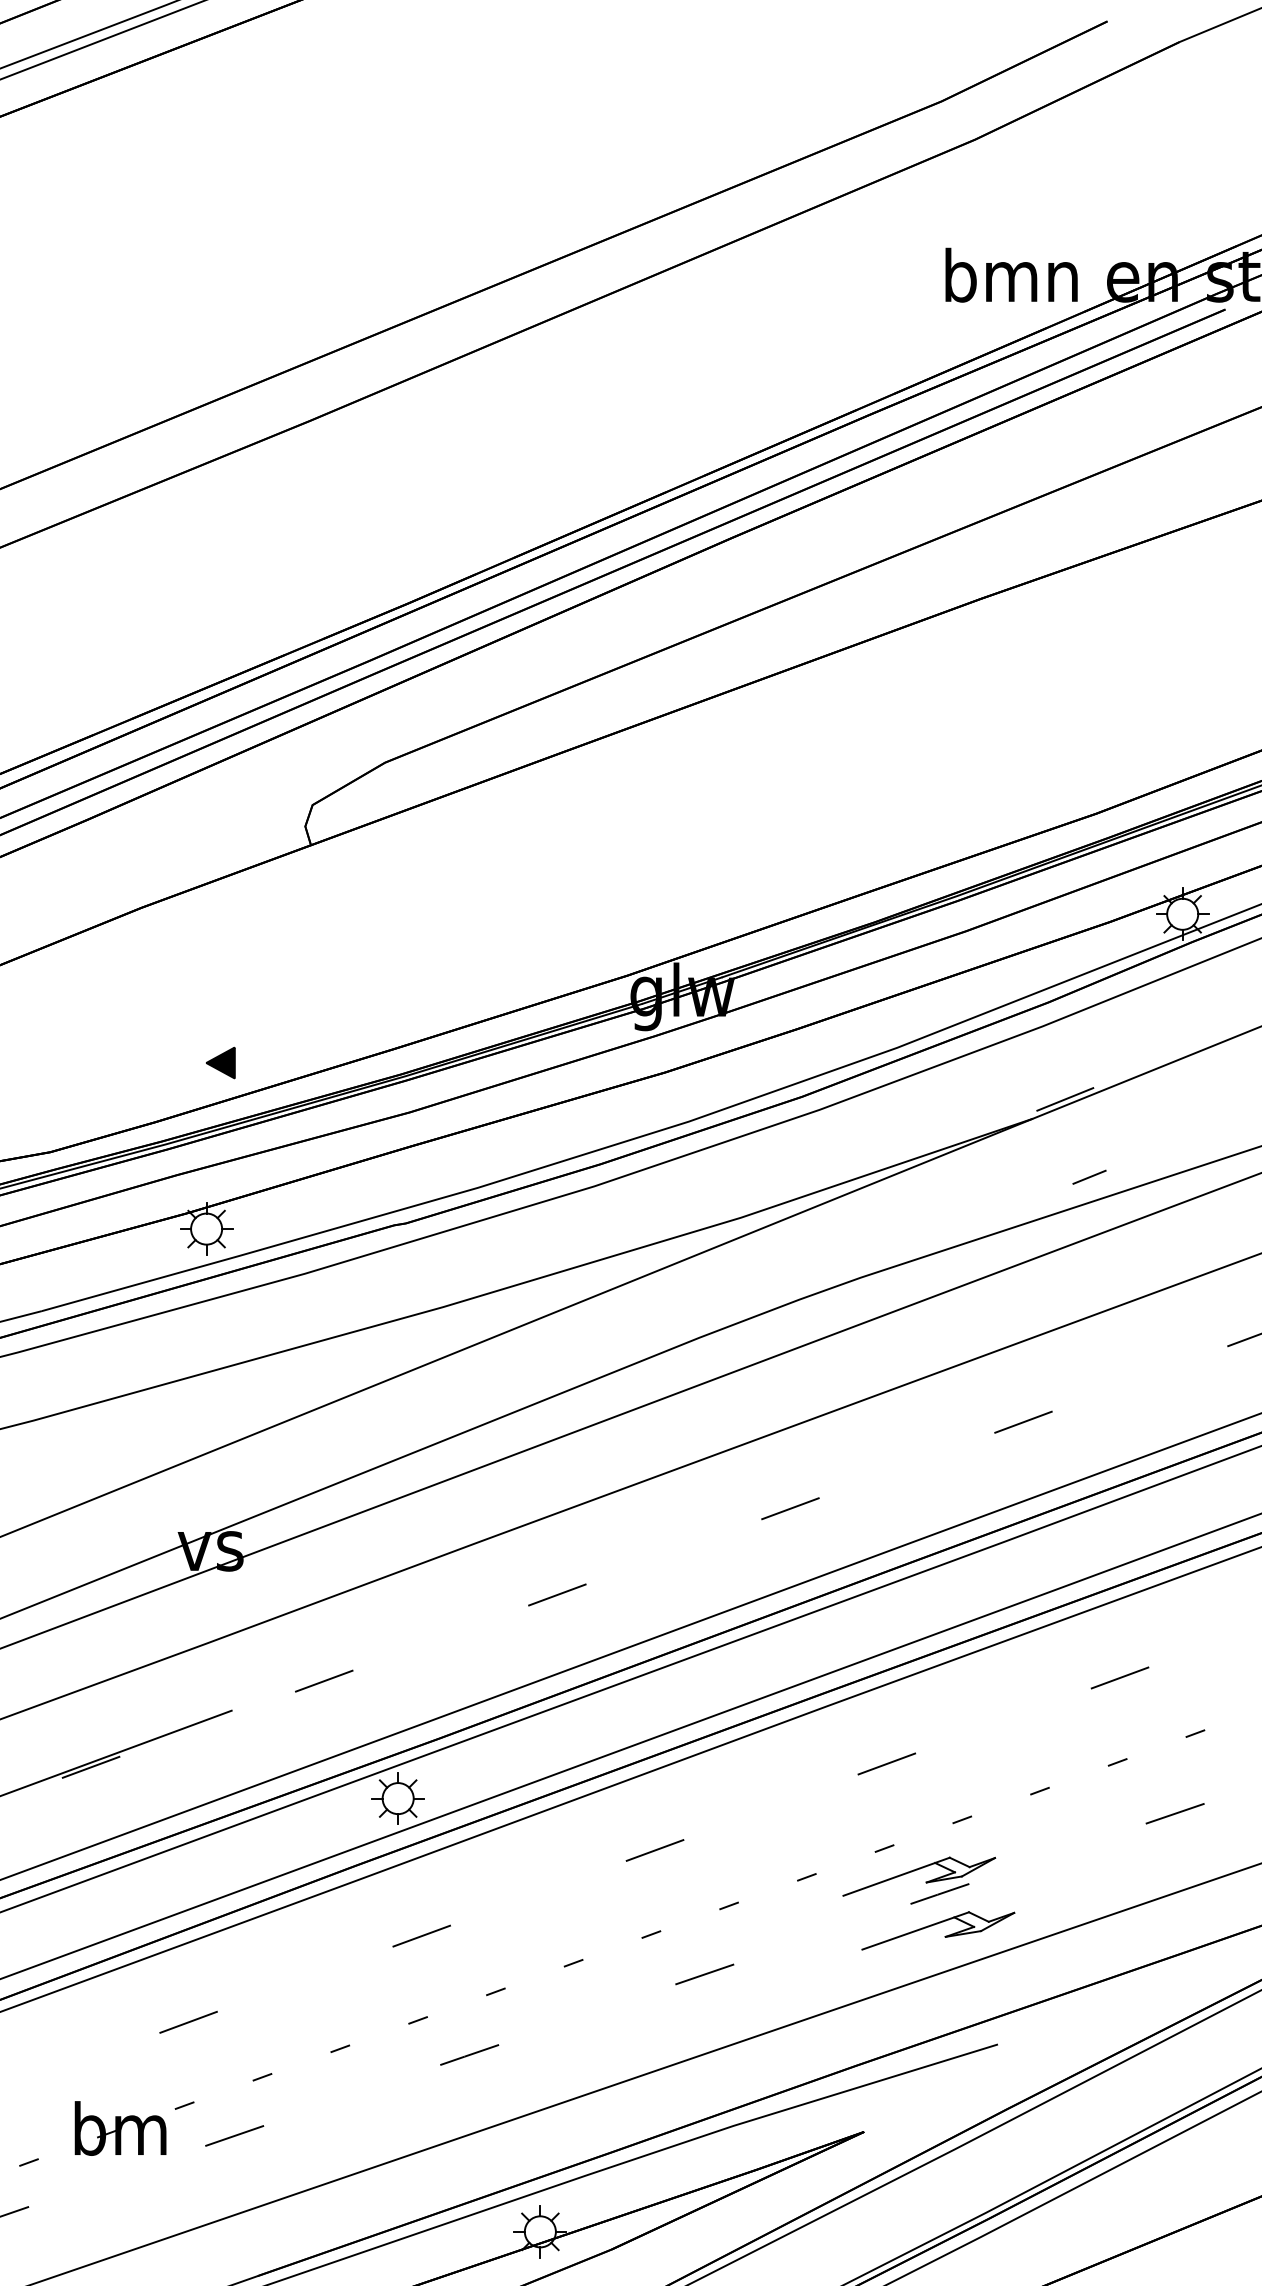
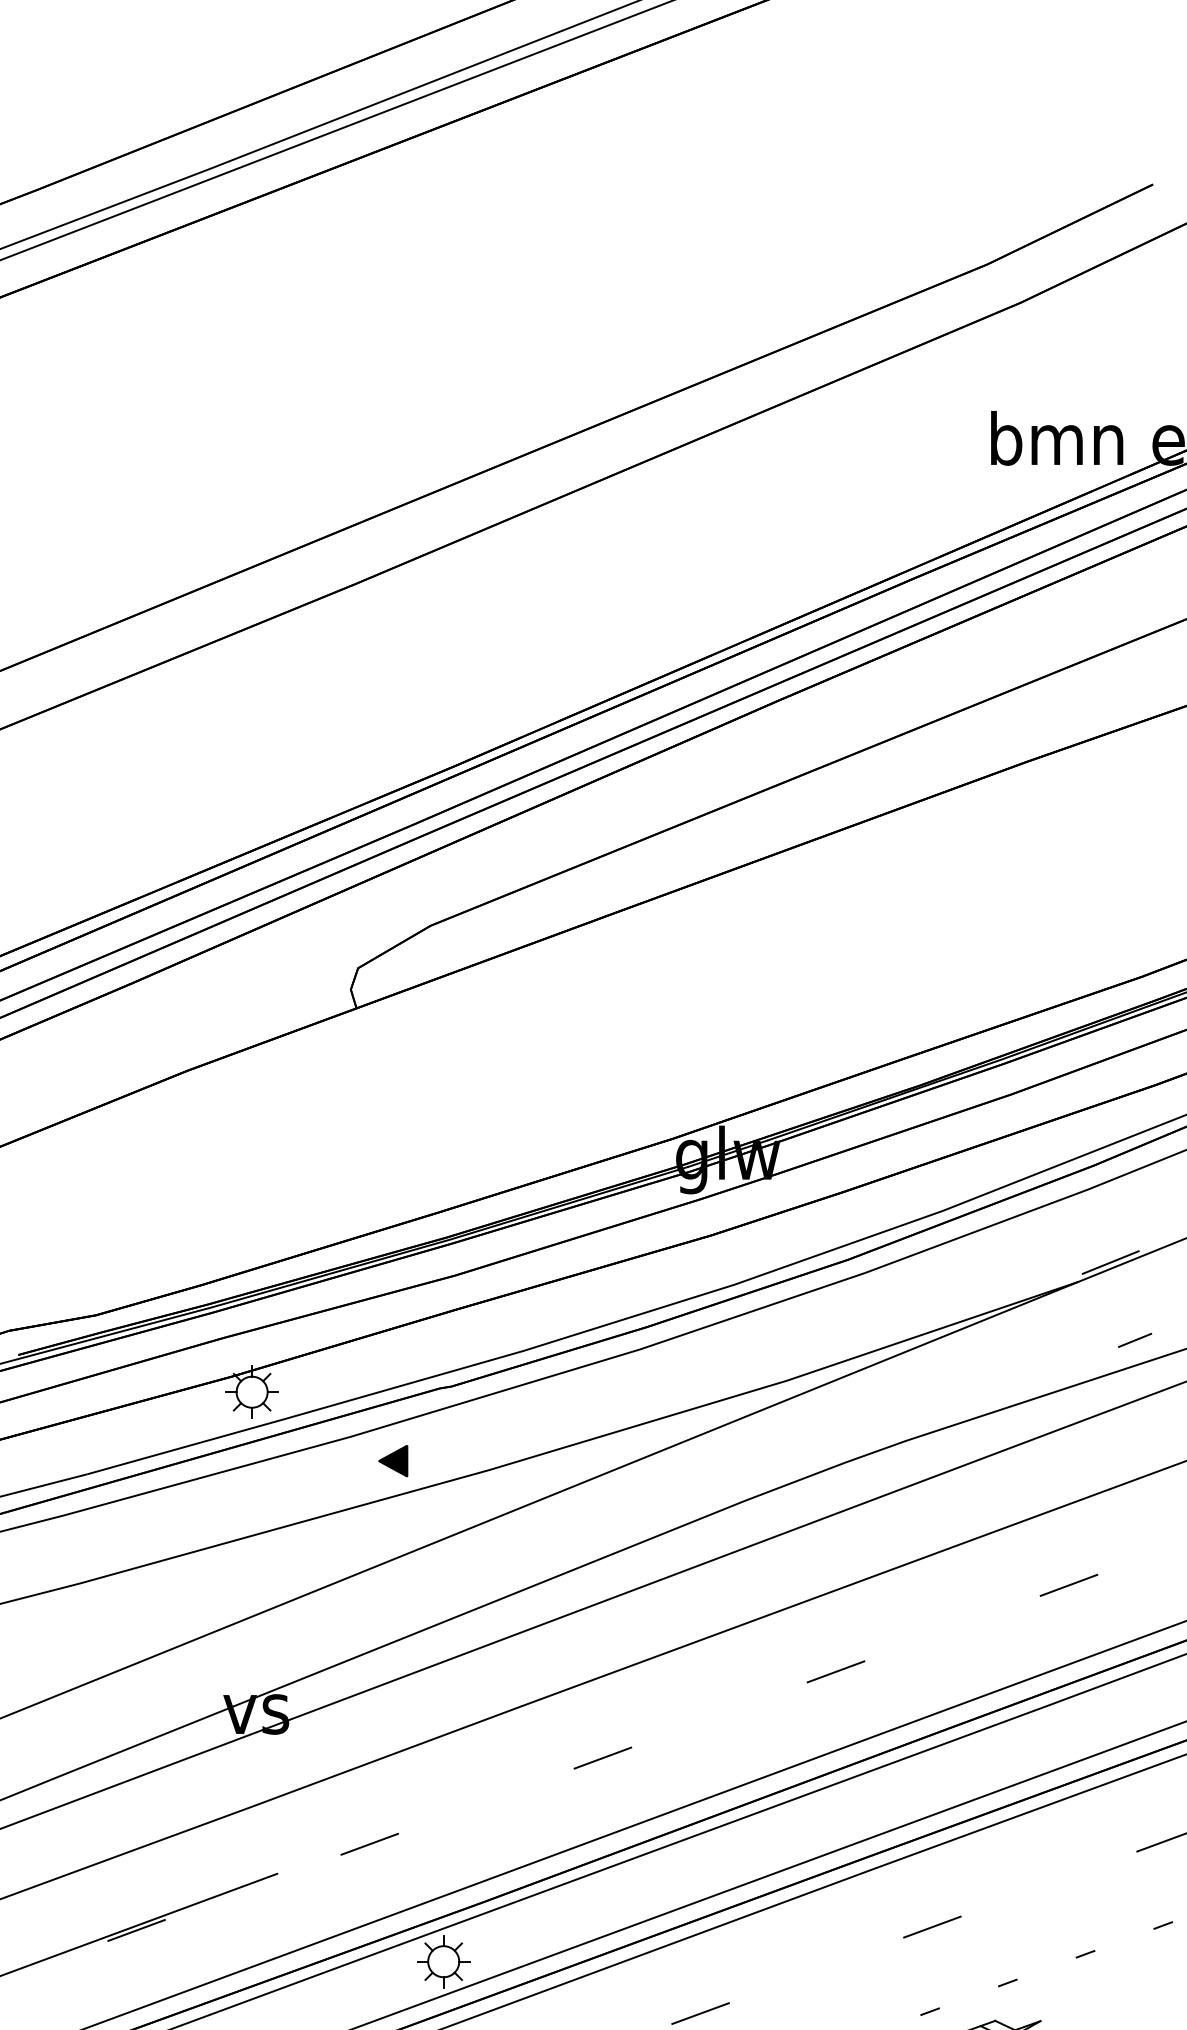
part: (220, 1062) -> (393, 1460), moved

